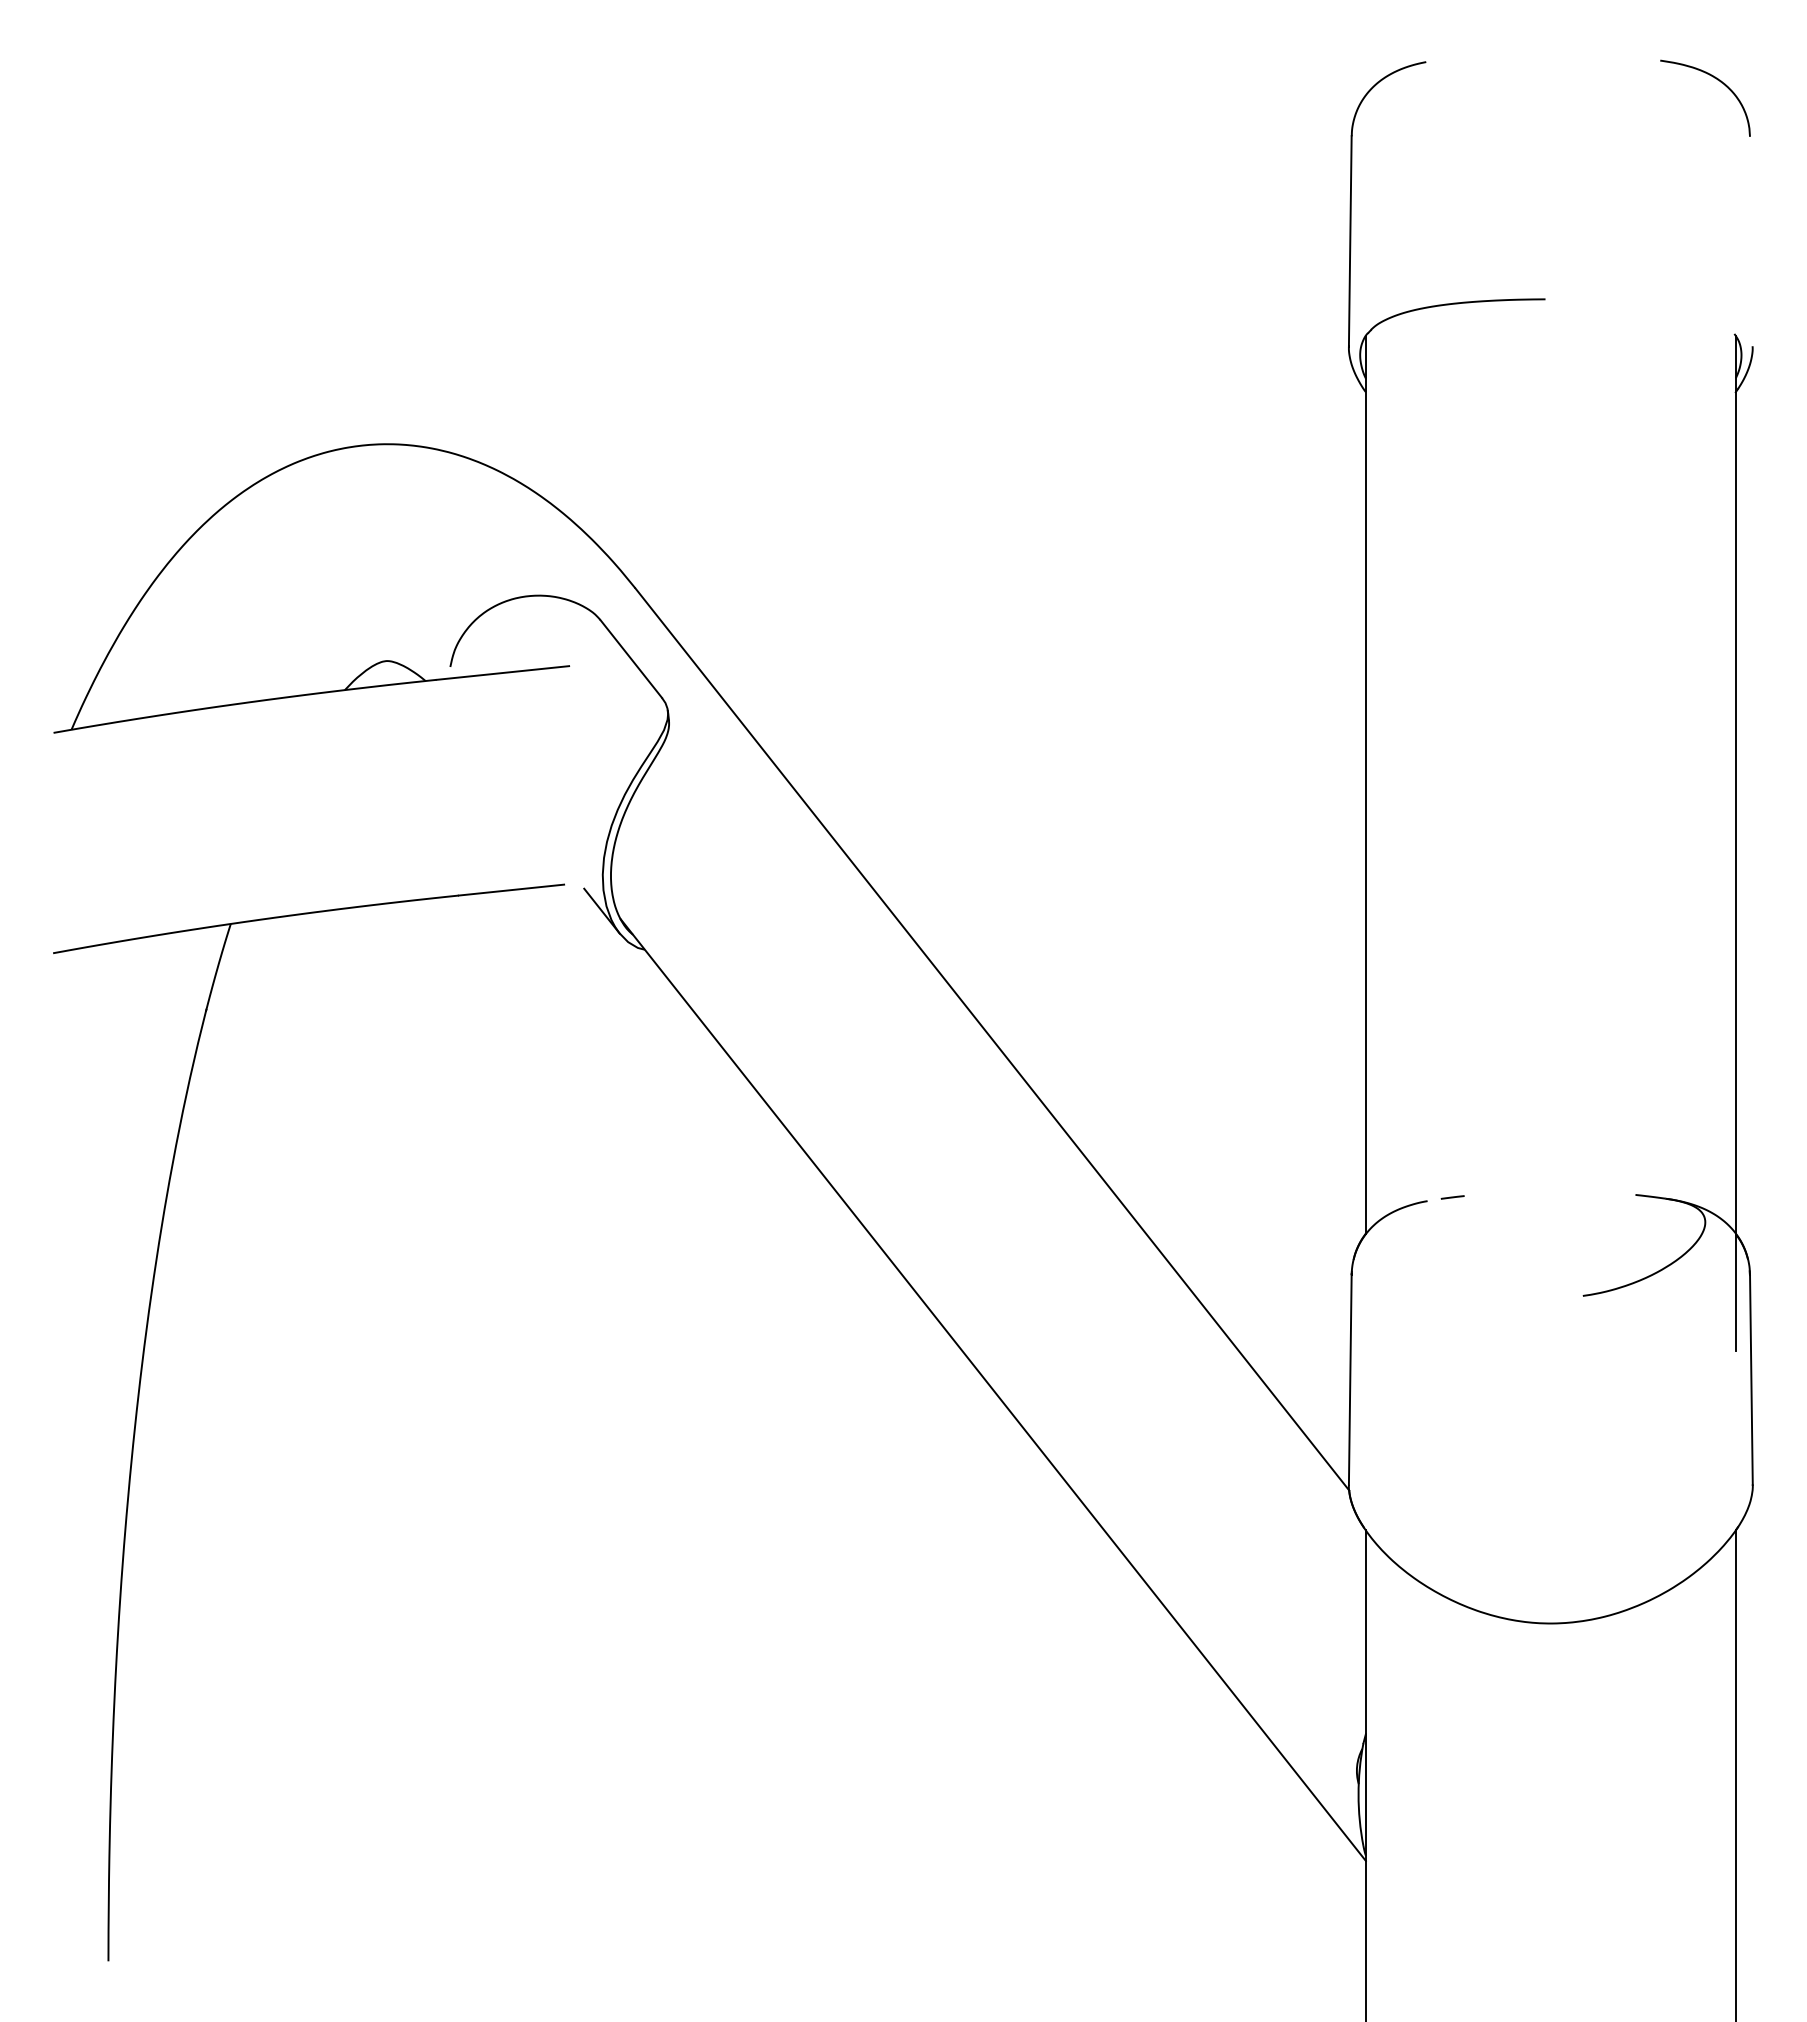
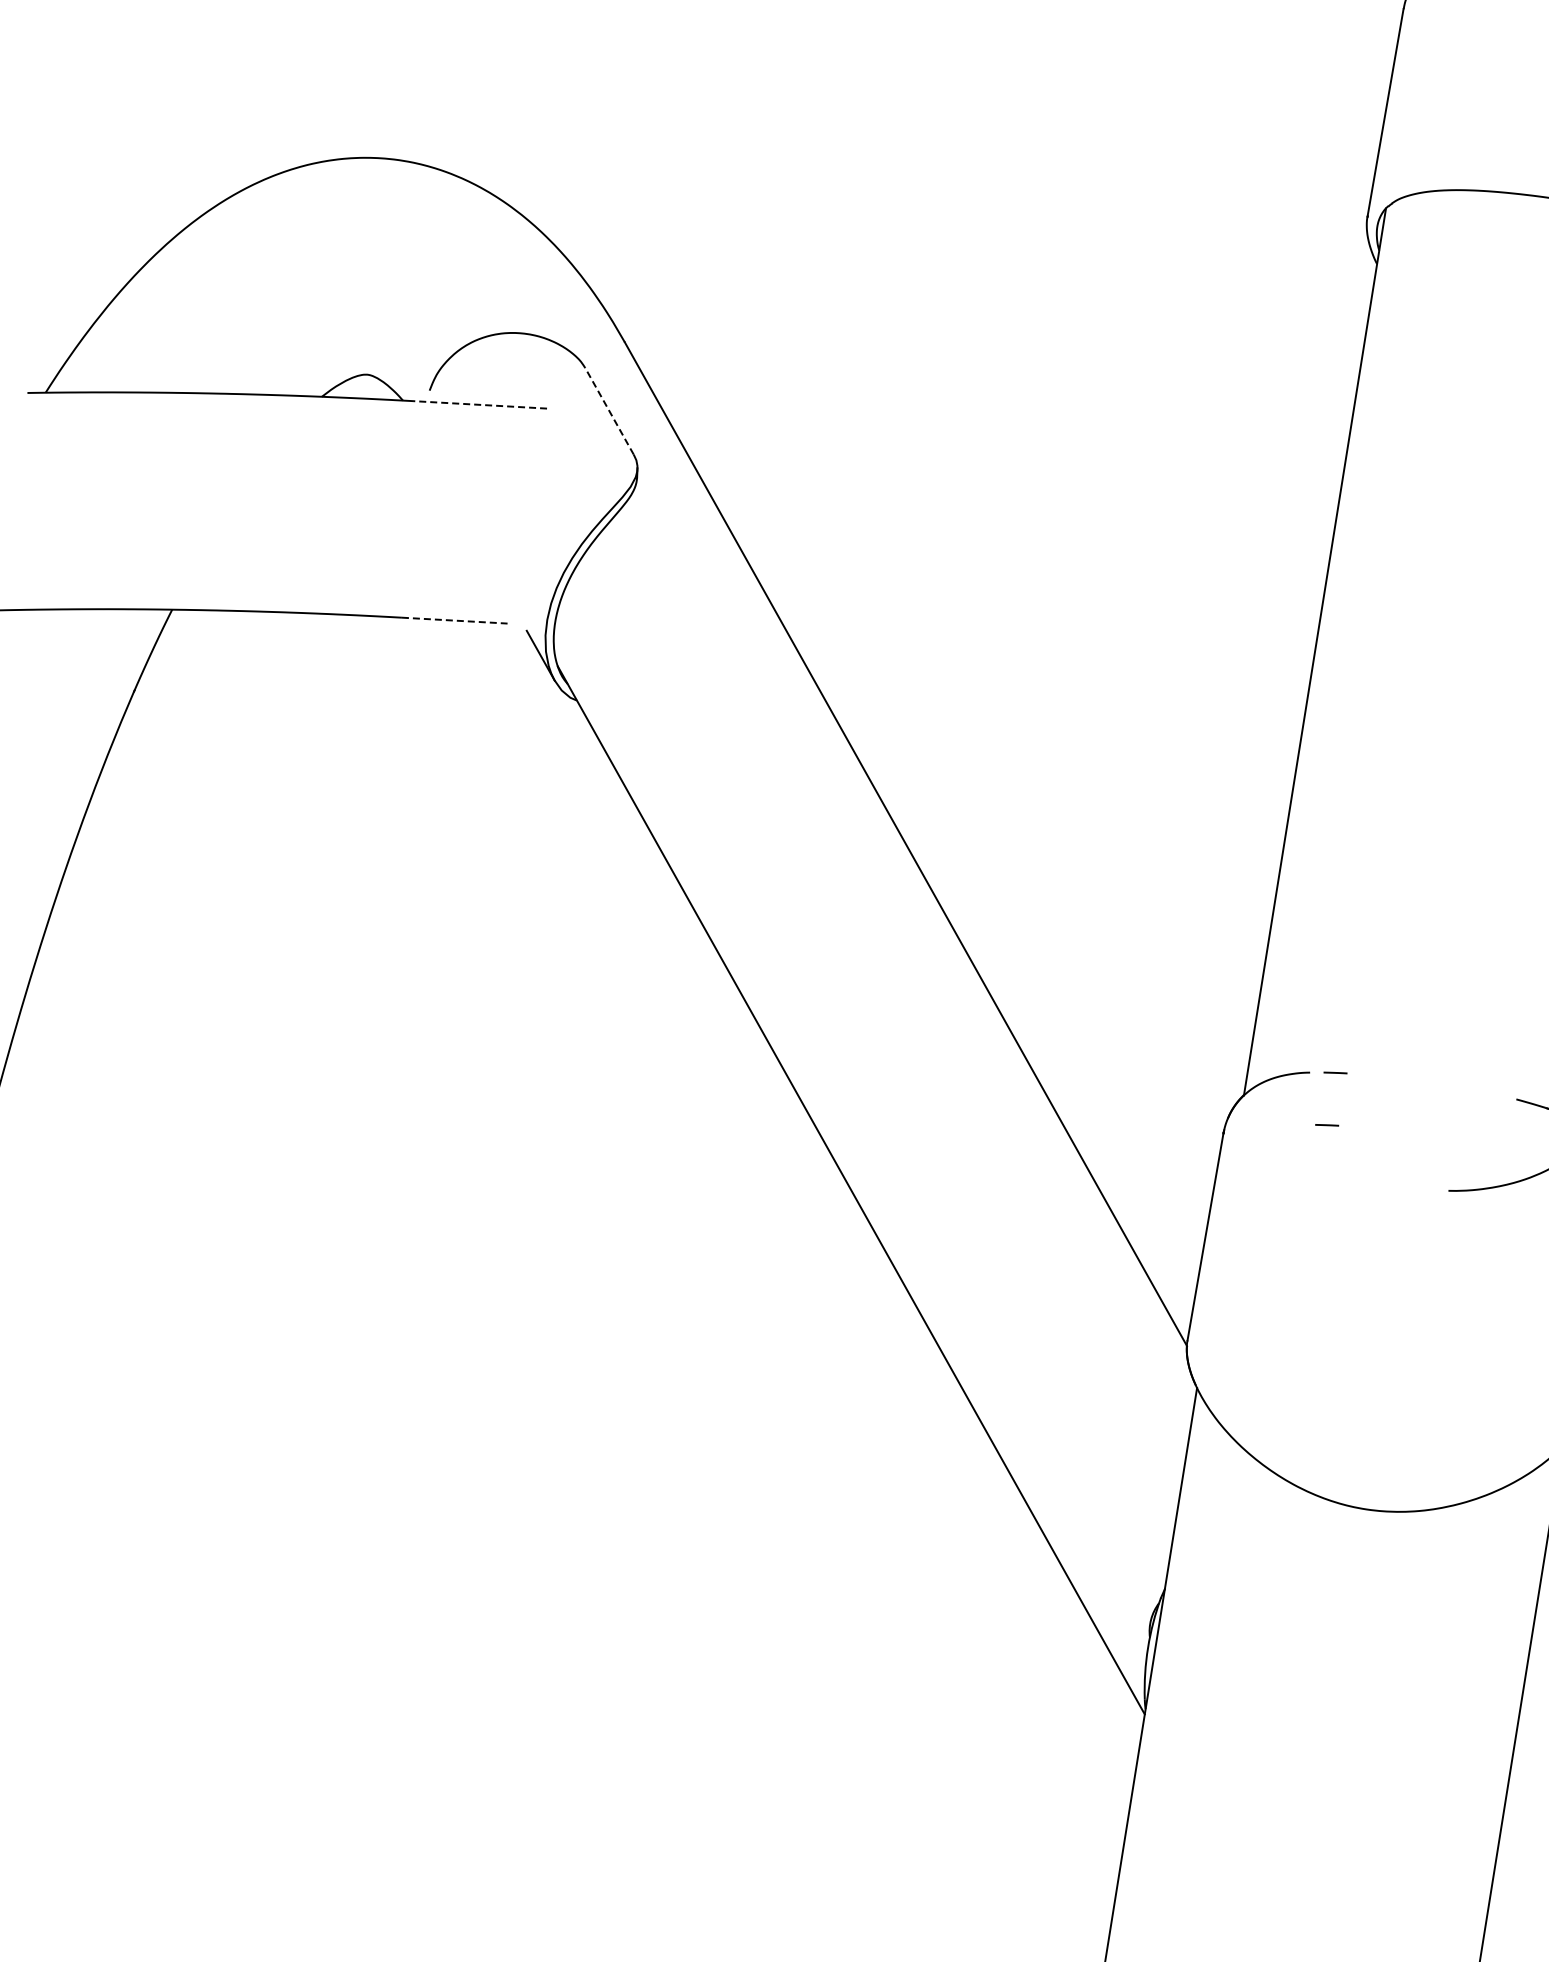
line: (631, 658) -> (609, 410), solid -> dashed
line: (502, 673) -> (480, 405), solid -> dashed
line: (511, 890) -> (454, 621), solid -> dashed
line: (1452, 1250) -> (1326, 1125), added

